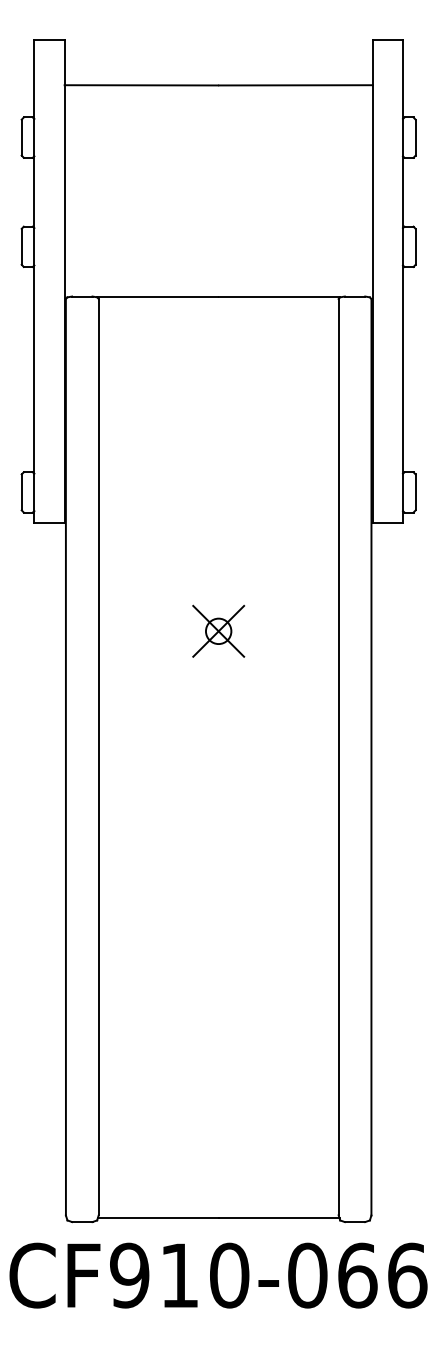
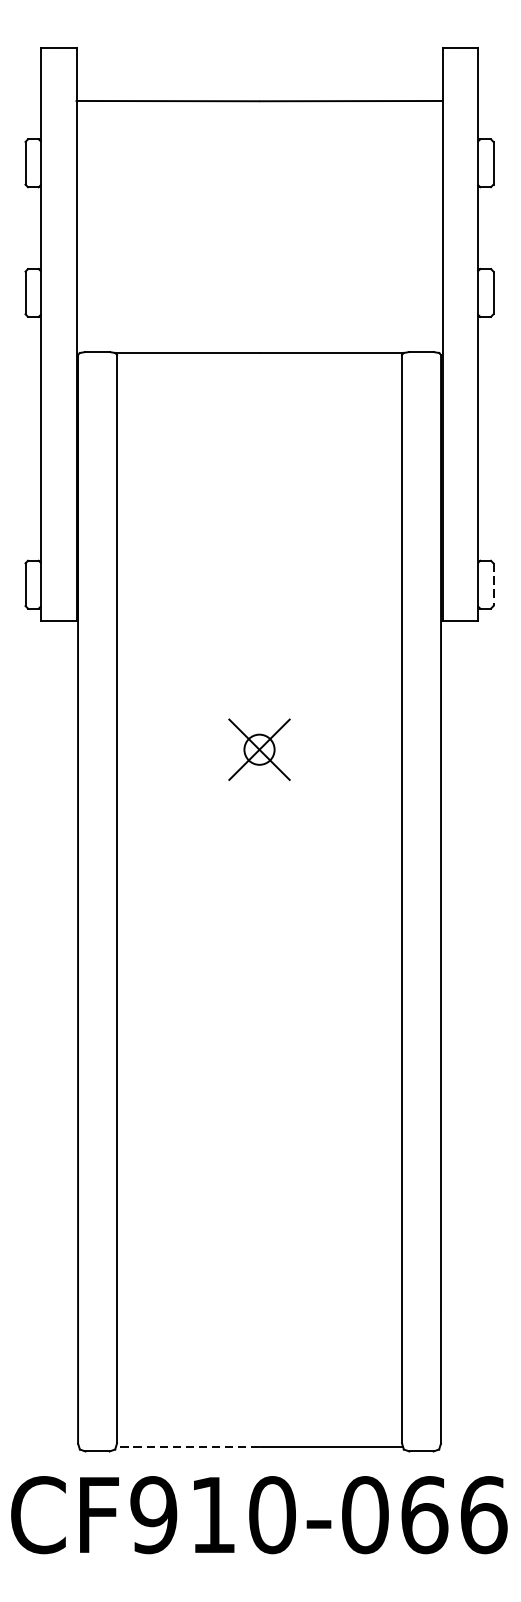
line: (415, 492) -> (493, 584), solid -> dashed
line: (157, 1218) -> (186, 1447), solid -> dashed

